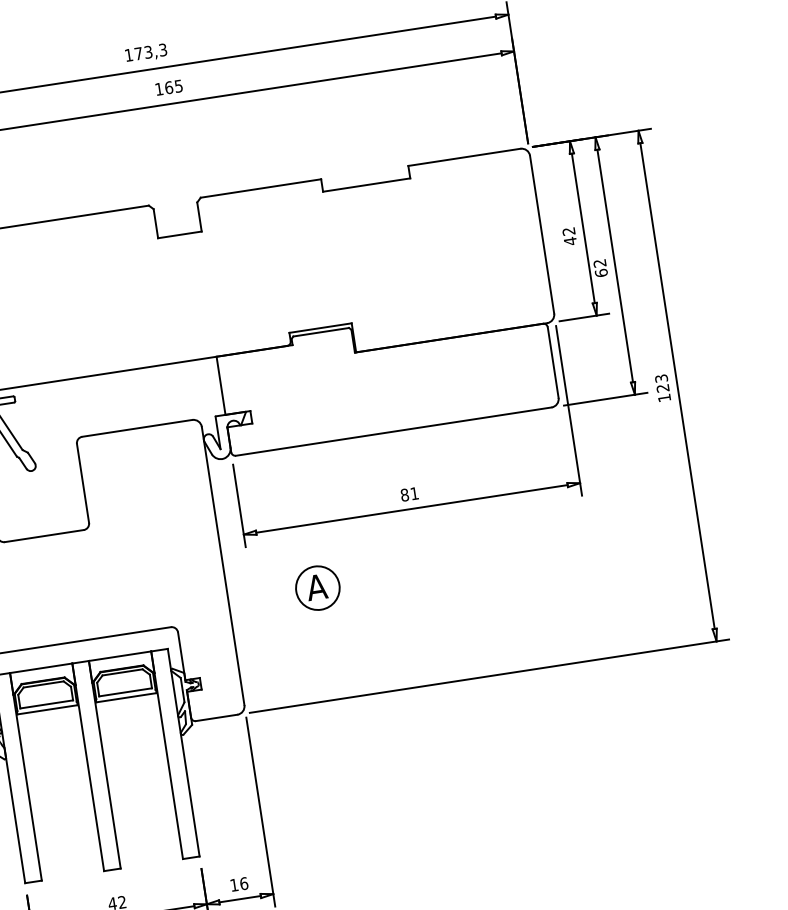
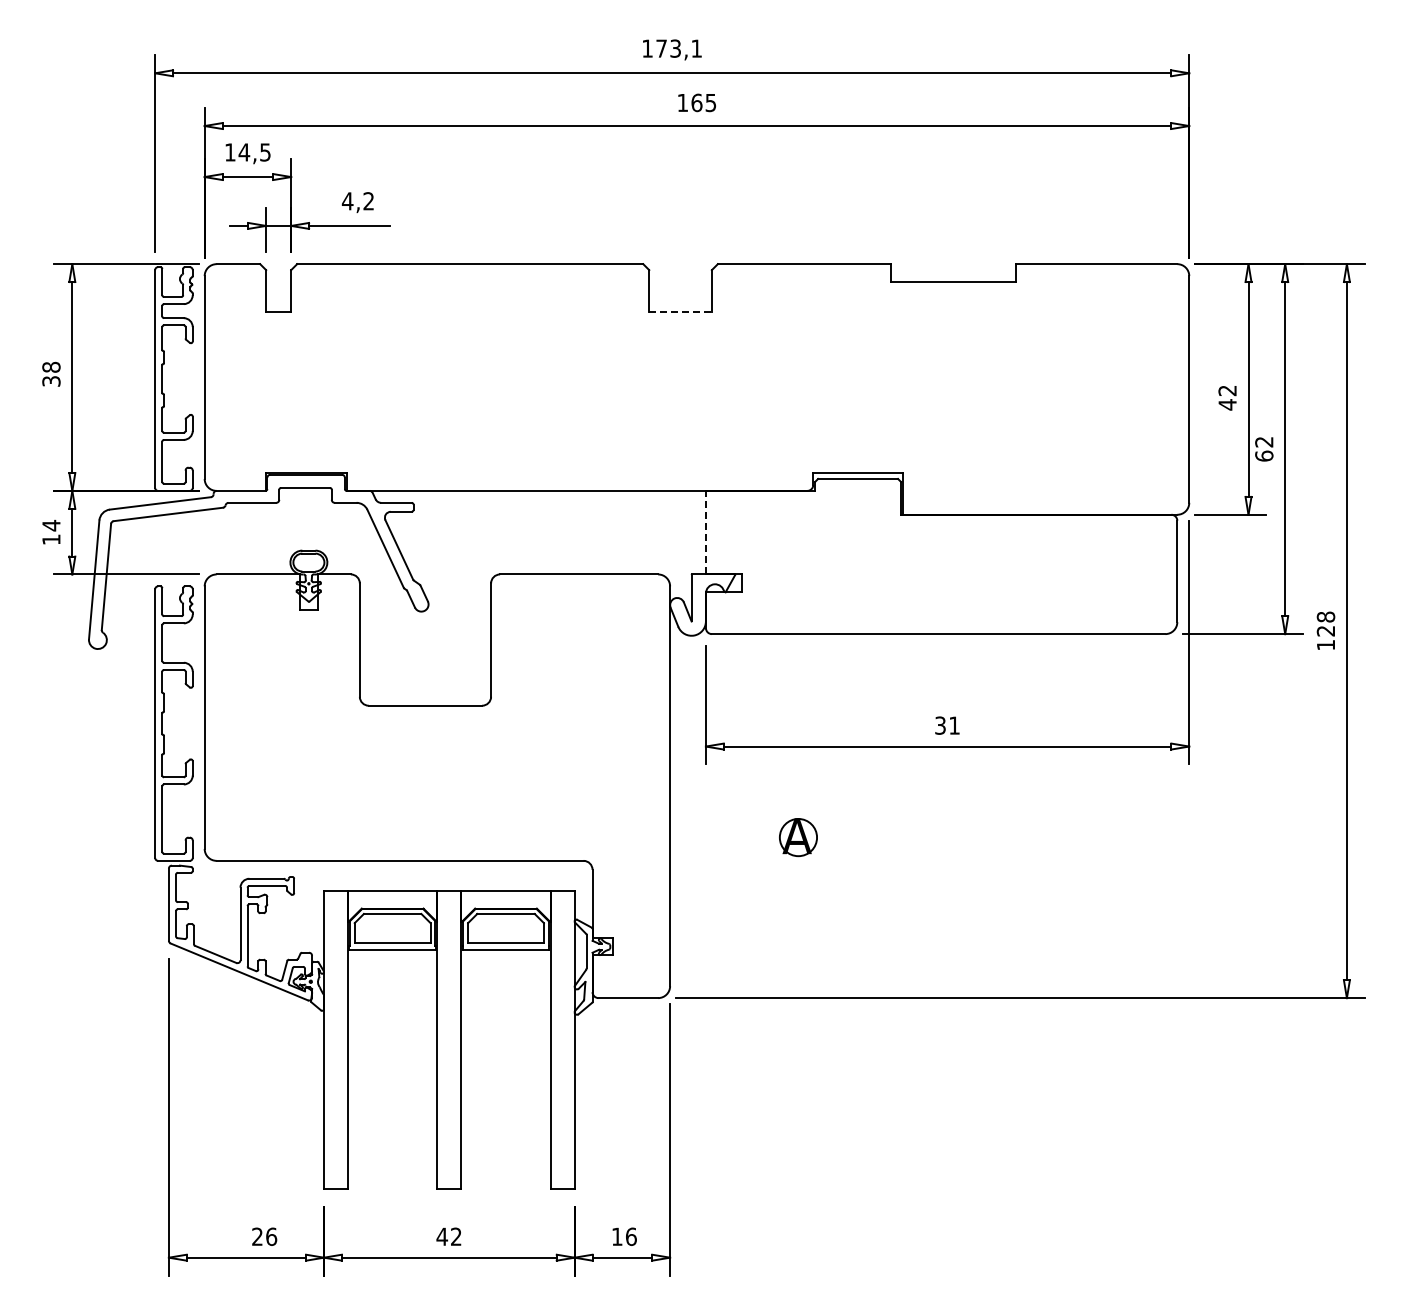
text: (162, 49) -> (696, 48), 173,3 -> 173,1
line: (180, 234) -> (681, 311), solid -> dashed
text: (661, 378) -> (1325, 616), 123 -> 128
line: (220, 385) -> (705, 532), solid -> dashed
text: (404, 495) -> (940, 725), 81 -> 31
circle: (317, 588) -> (798, 837), size x0.6

